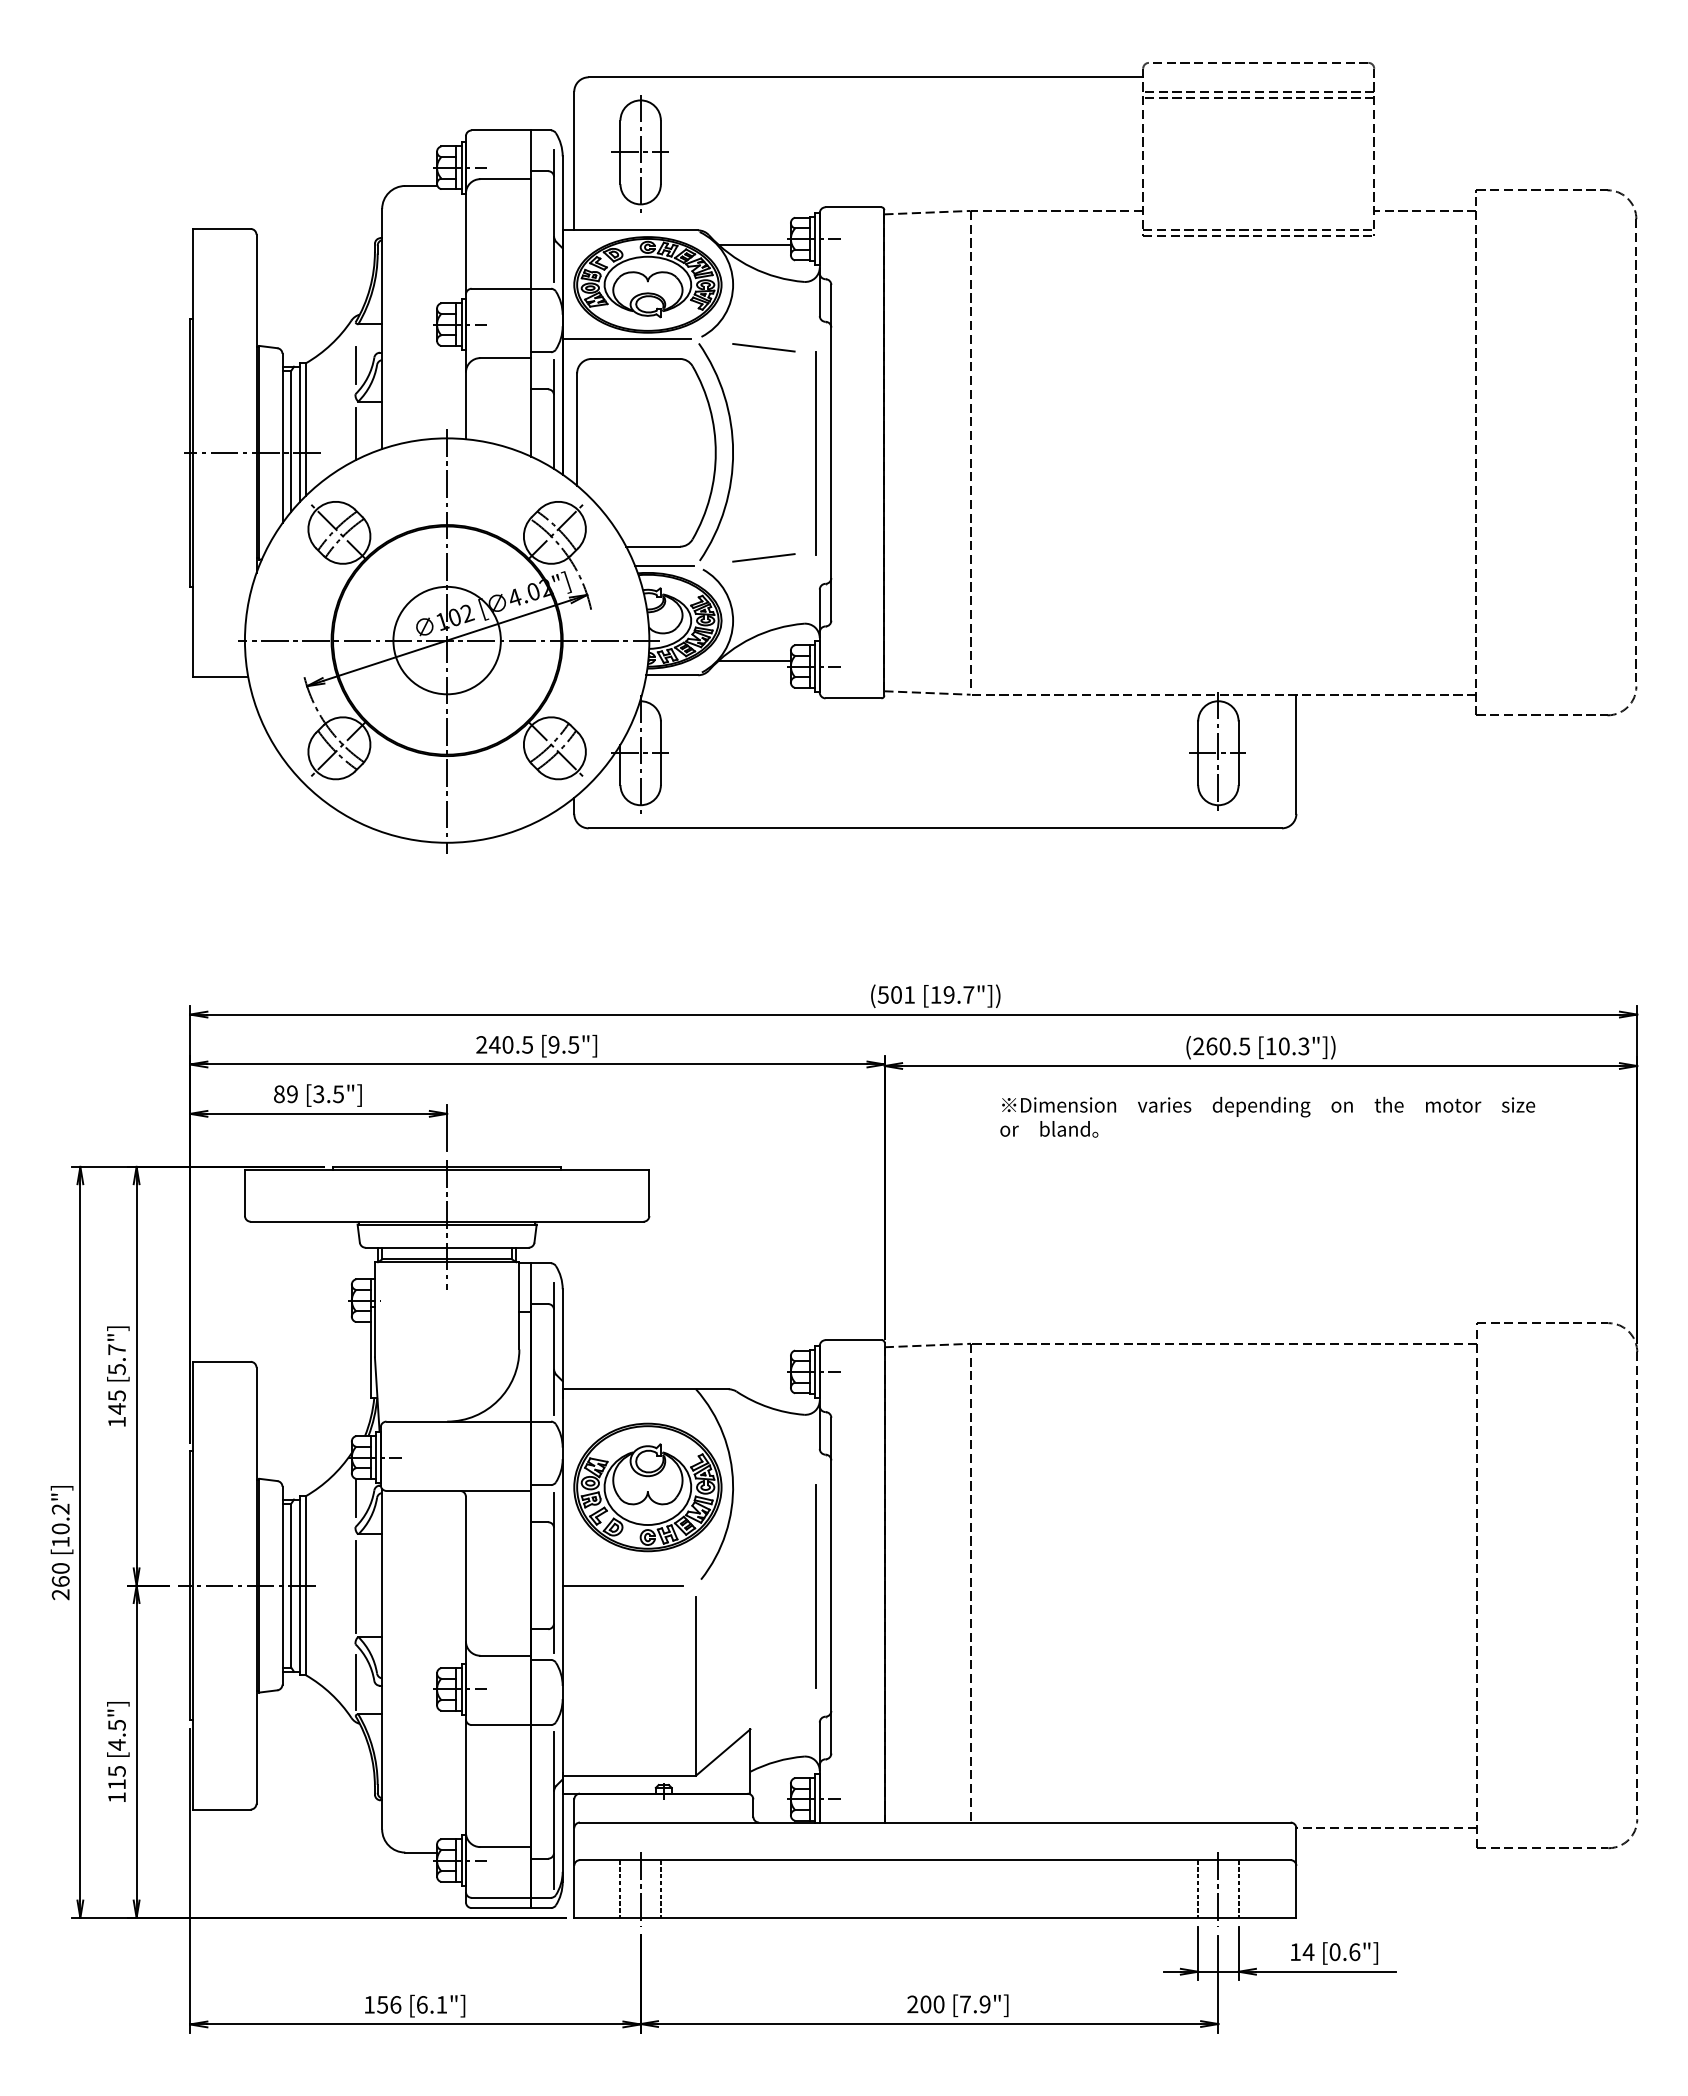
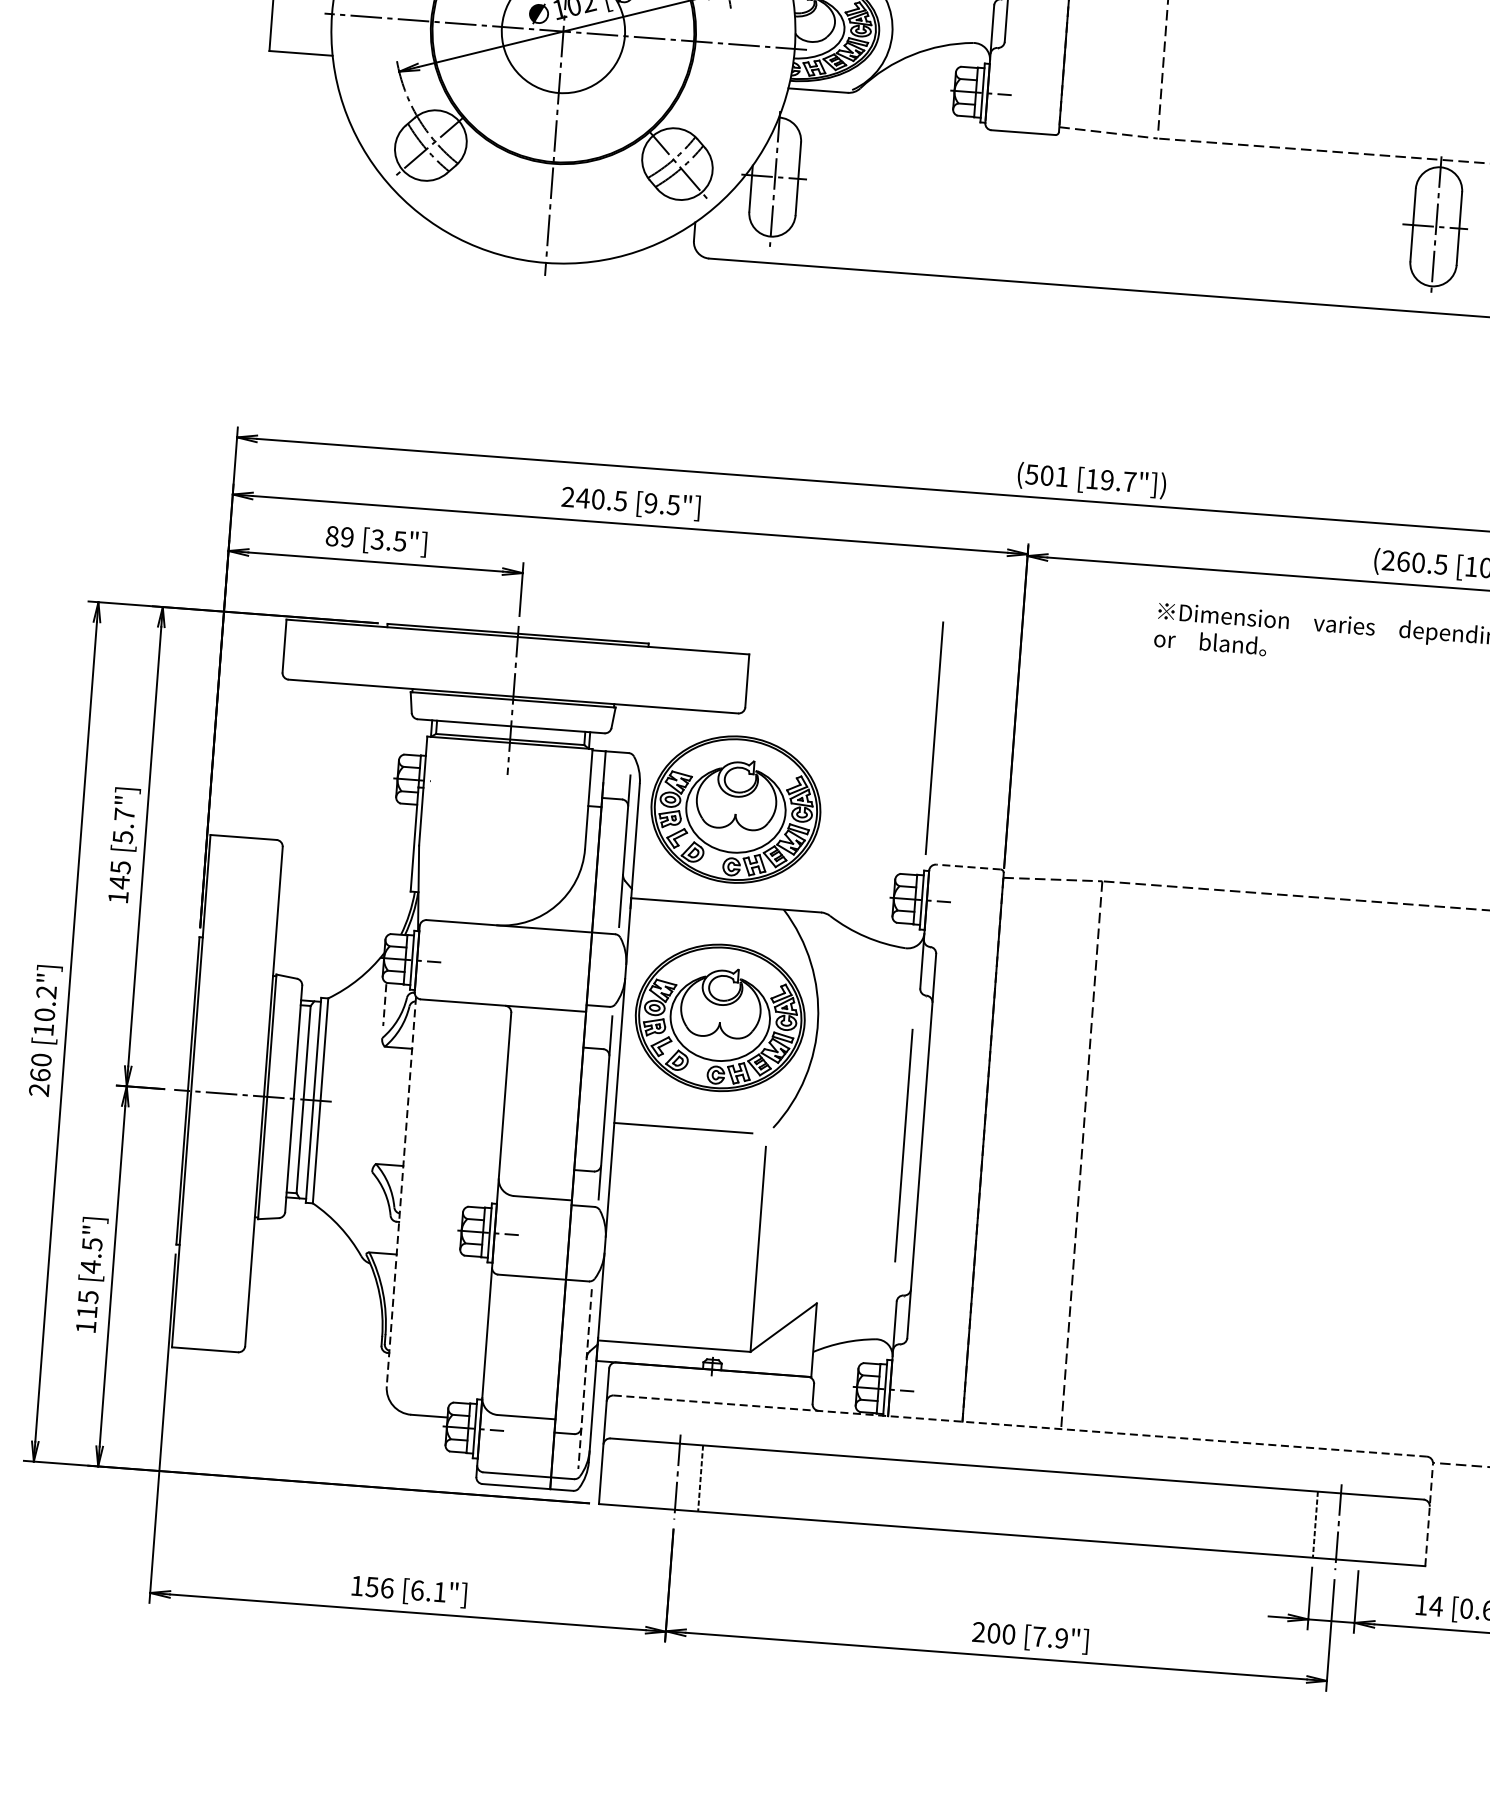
line: (754, 660) -> (913, 80), removed
line: (815, 1230) -> (934, 738), added
part: (647, 1305) -> (735, 809), added
line: (853, 1340) -> (968, 867), solid -> dashed
line: (355, 1498) -> (384, 1005), solid -> dashed
line: (355, 1586) -> (377, 1106), removed
line: (382, 1659) -> (401, 1191), solid -> dashed
line: (355, 1682) -> (368, 1215), removed
line: (554, 1810) -> (585, 1379), solid -> dashed
line: (935, 1822) -> (1020, 1426), solid -> dashed
line: (1296, 1873) -> (1429, 1515), solid -> dashed
line: (620, 1888) -> (654, 1474), removed
line: (1238, 1888) -> (1361, 1527), removed

